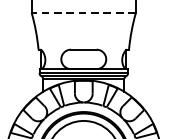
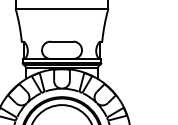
line: (83, 12) -> (61, 8), dashed -> solid

